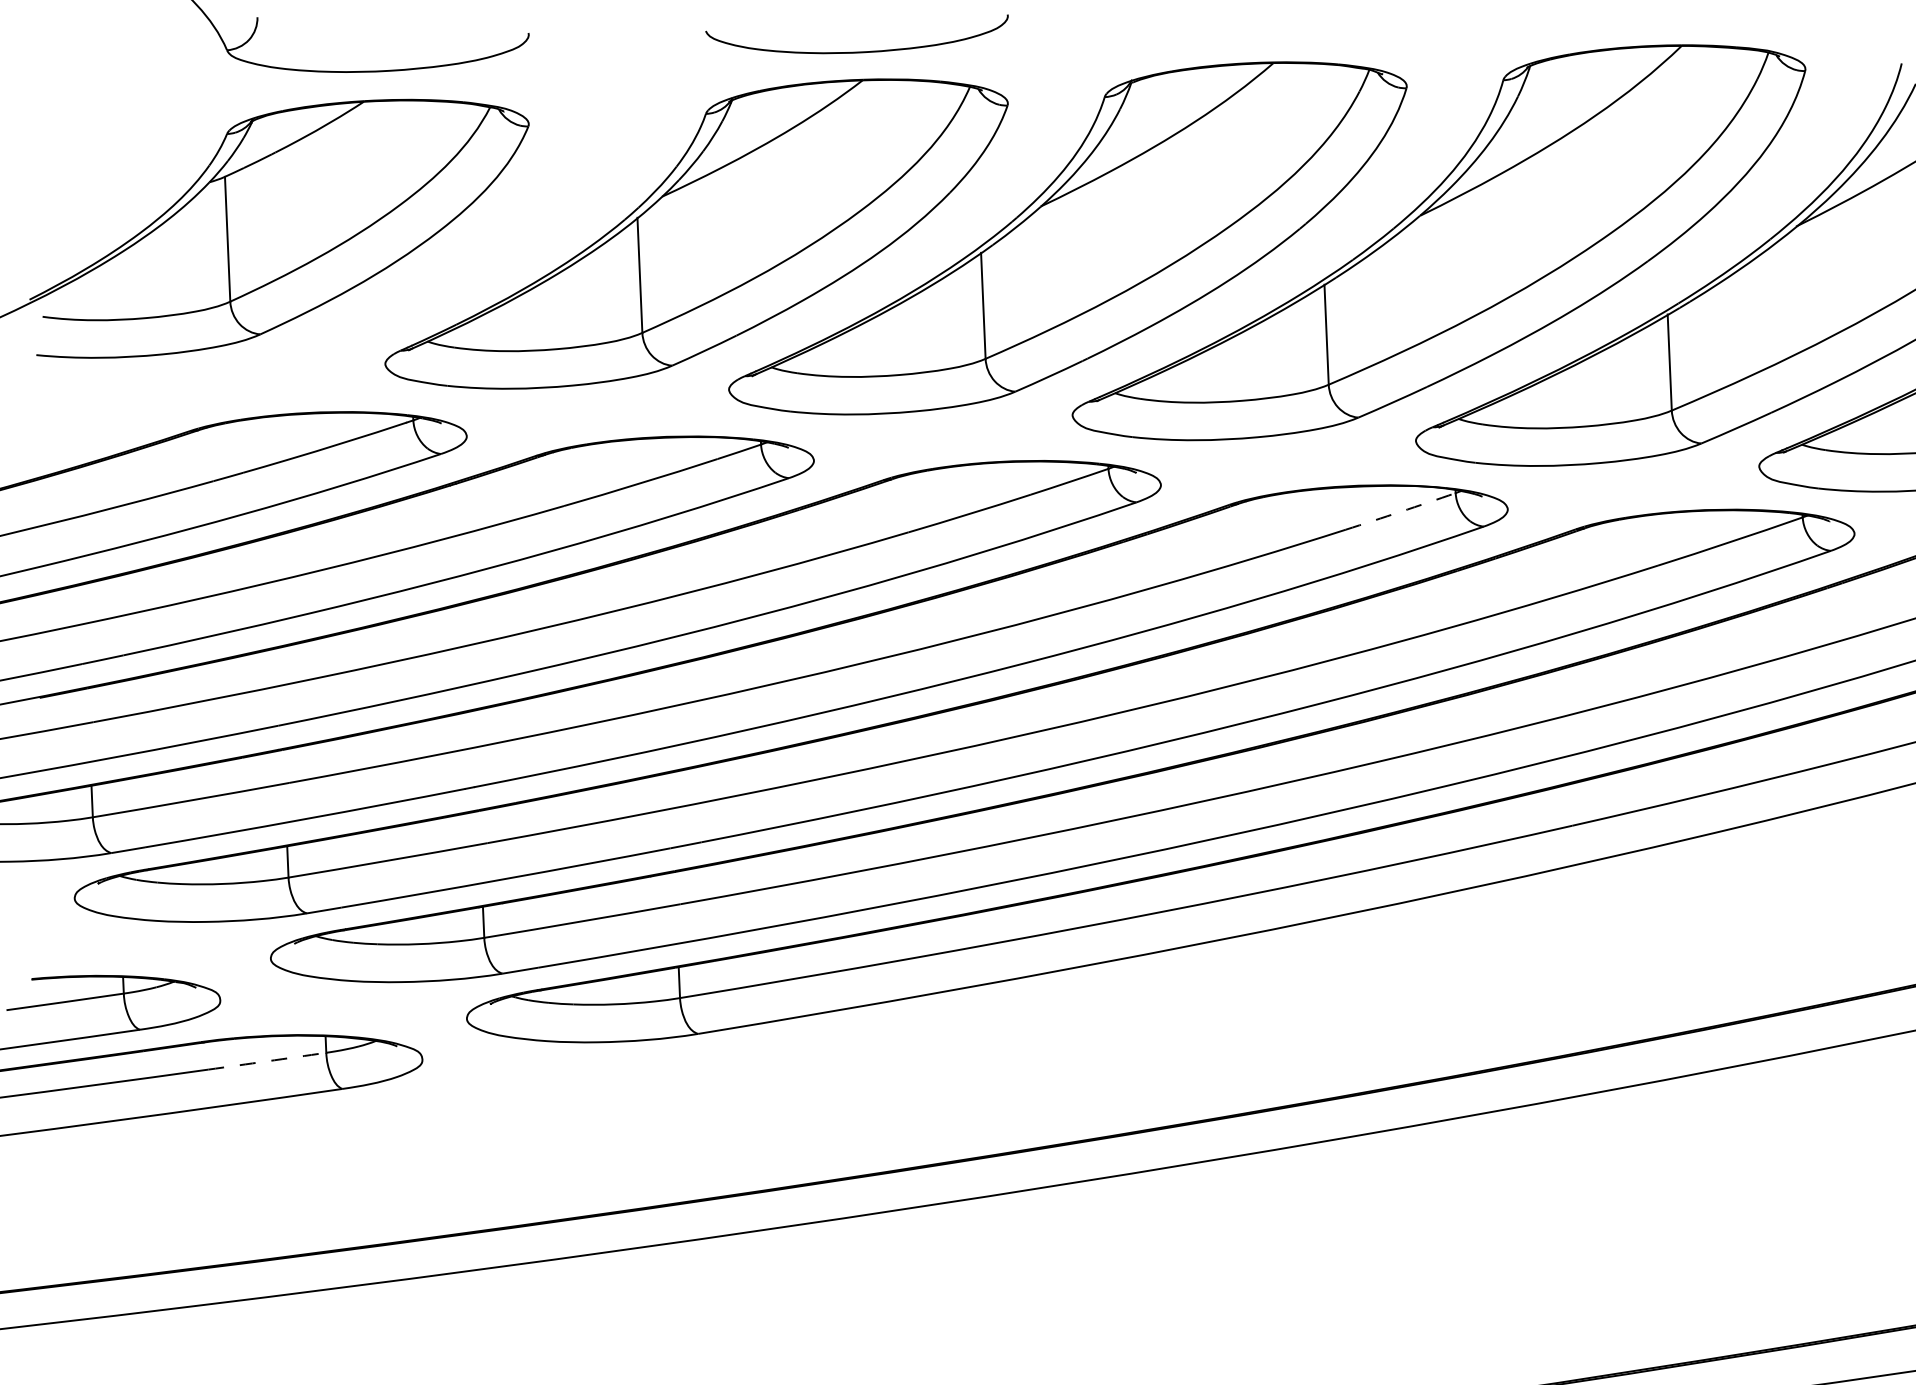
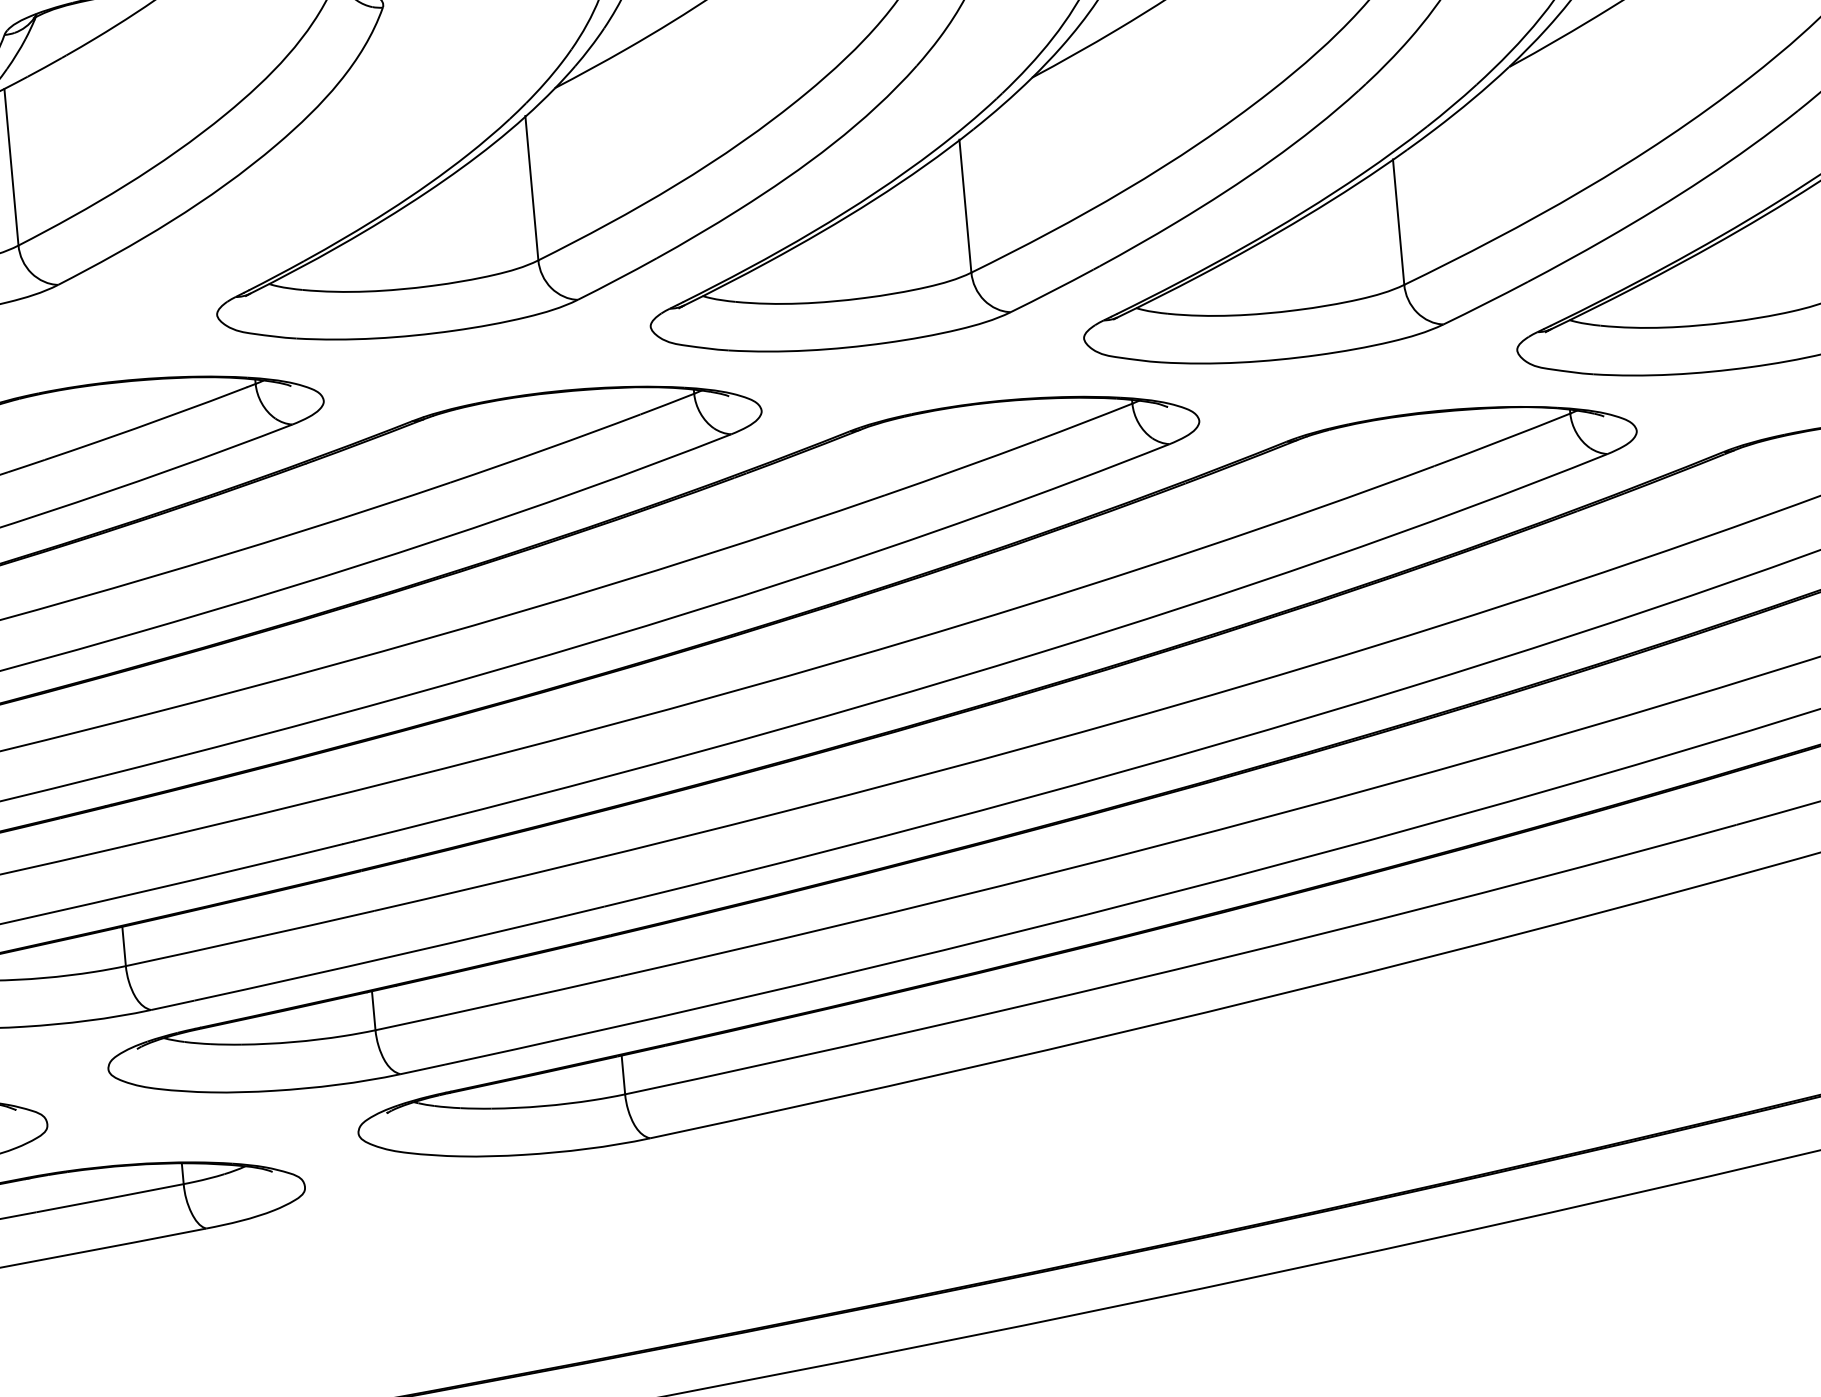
arc: (1400, 511) -> (1502, 439), dashed -> solid
arc: (267, 1061) -> (110, 1198), dashed -> solid

